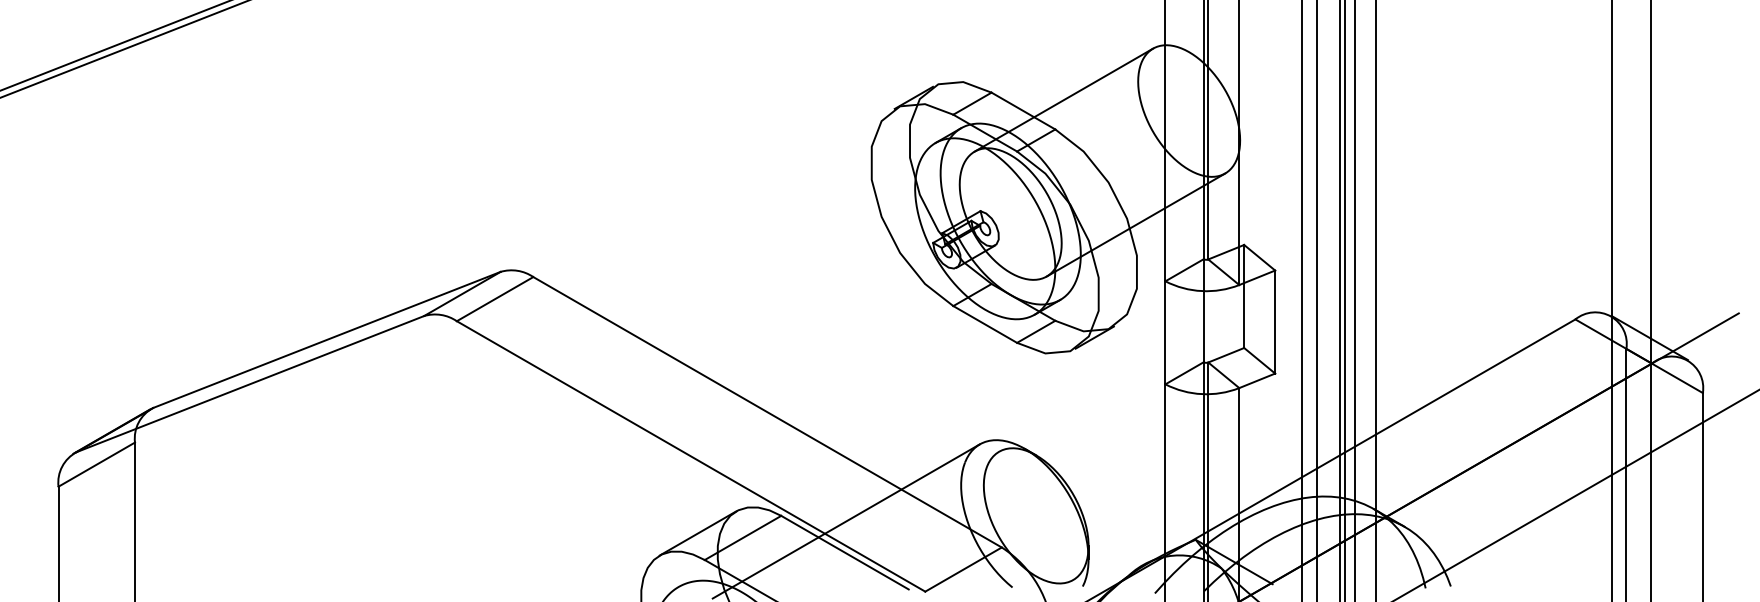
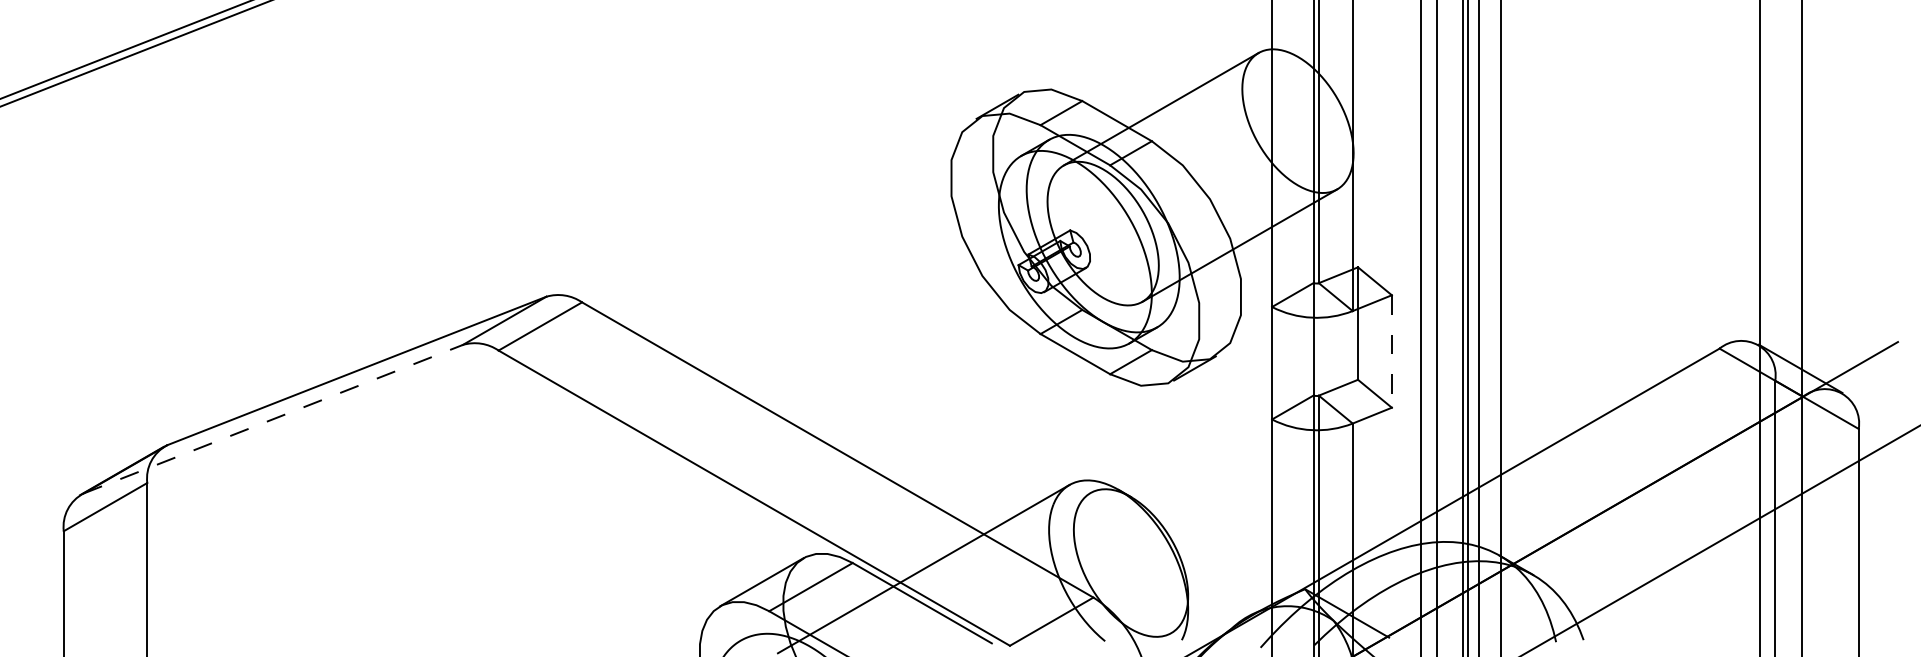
line: (1274, 322) -> (1391, 351), solid -> dashed
line: (250, 384) -> (273, 419), solid -> dashed

